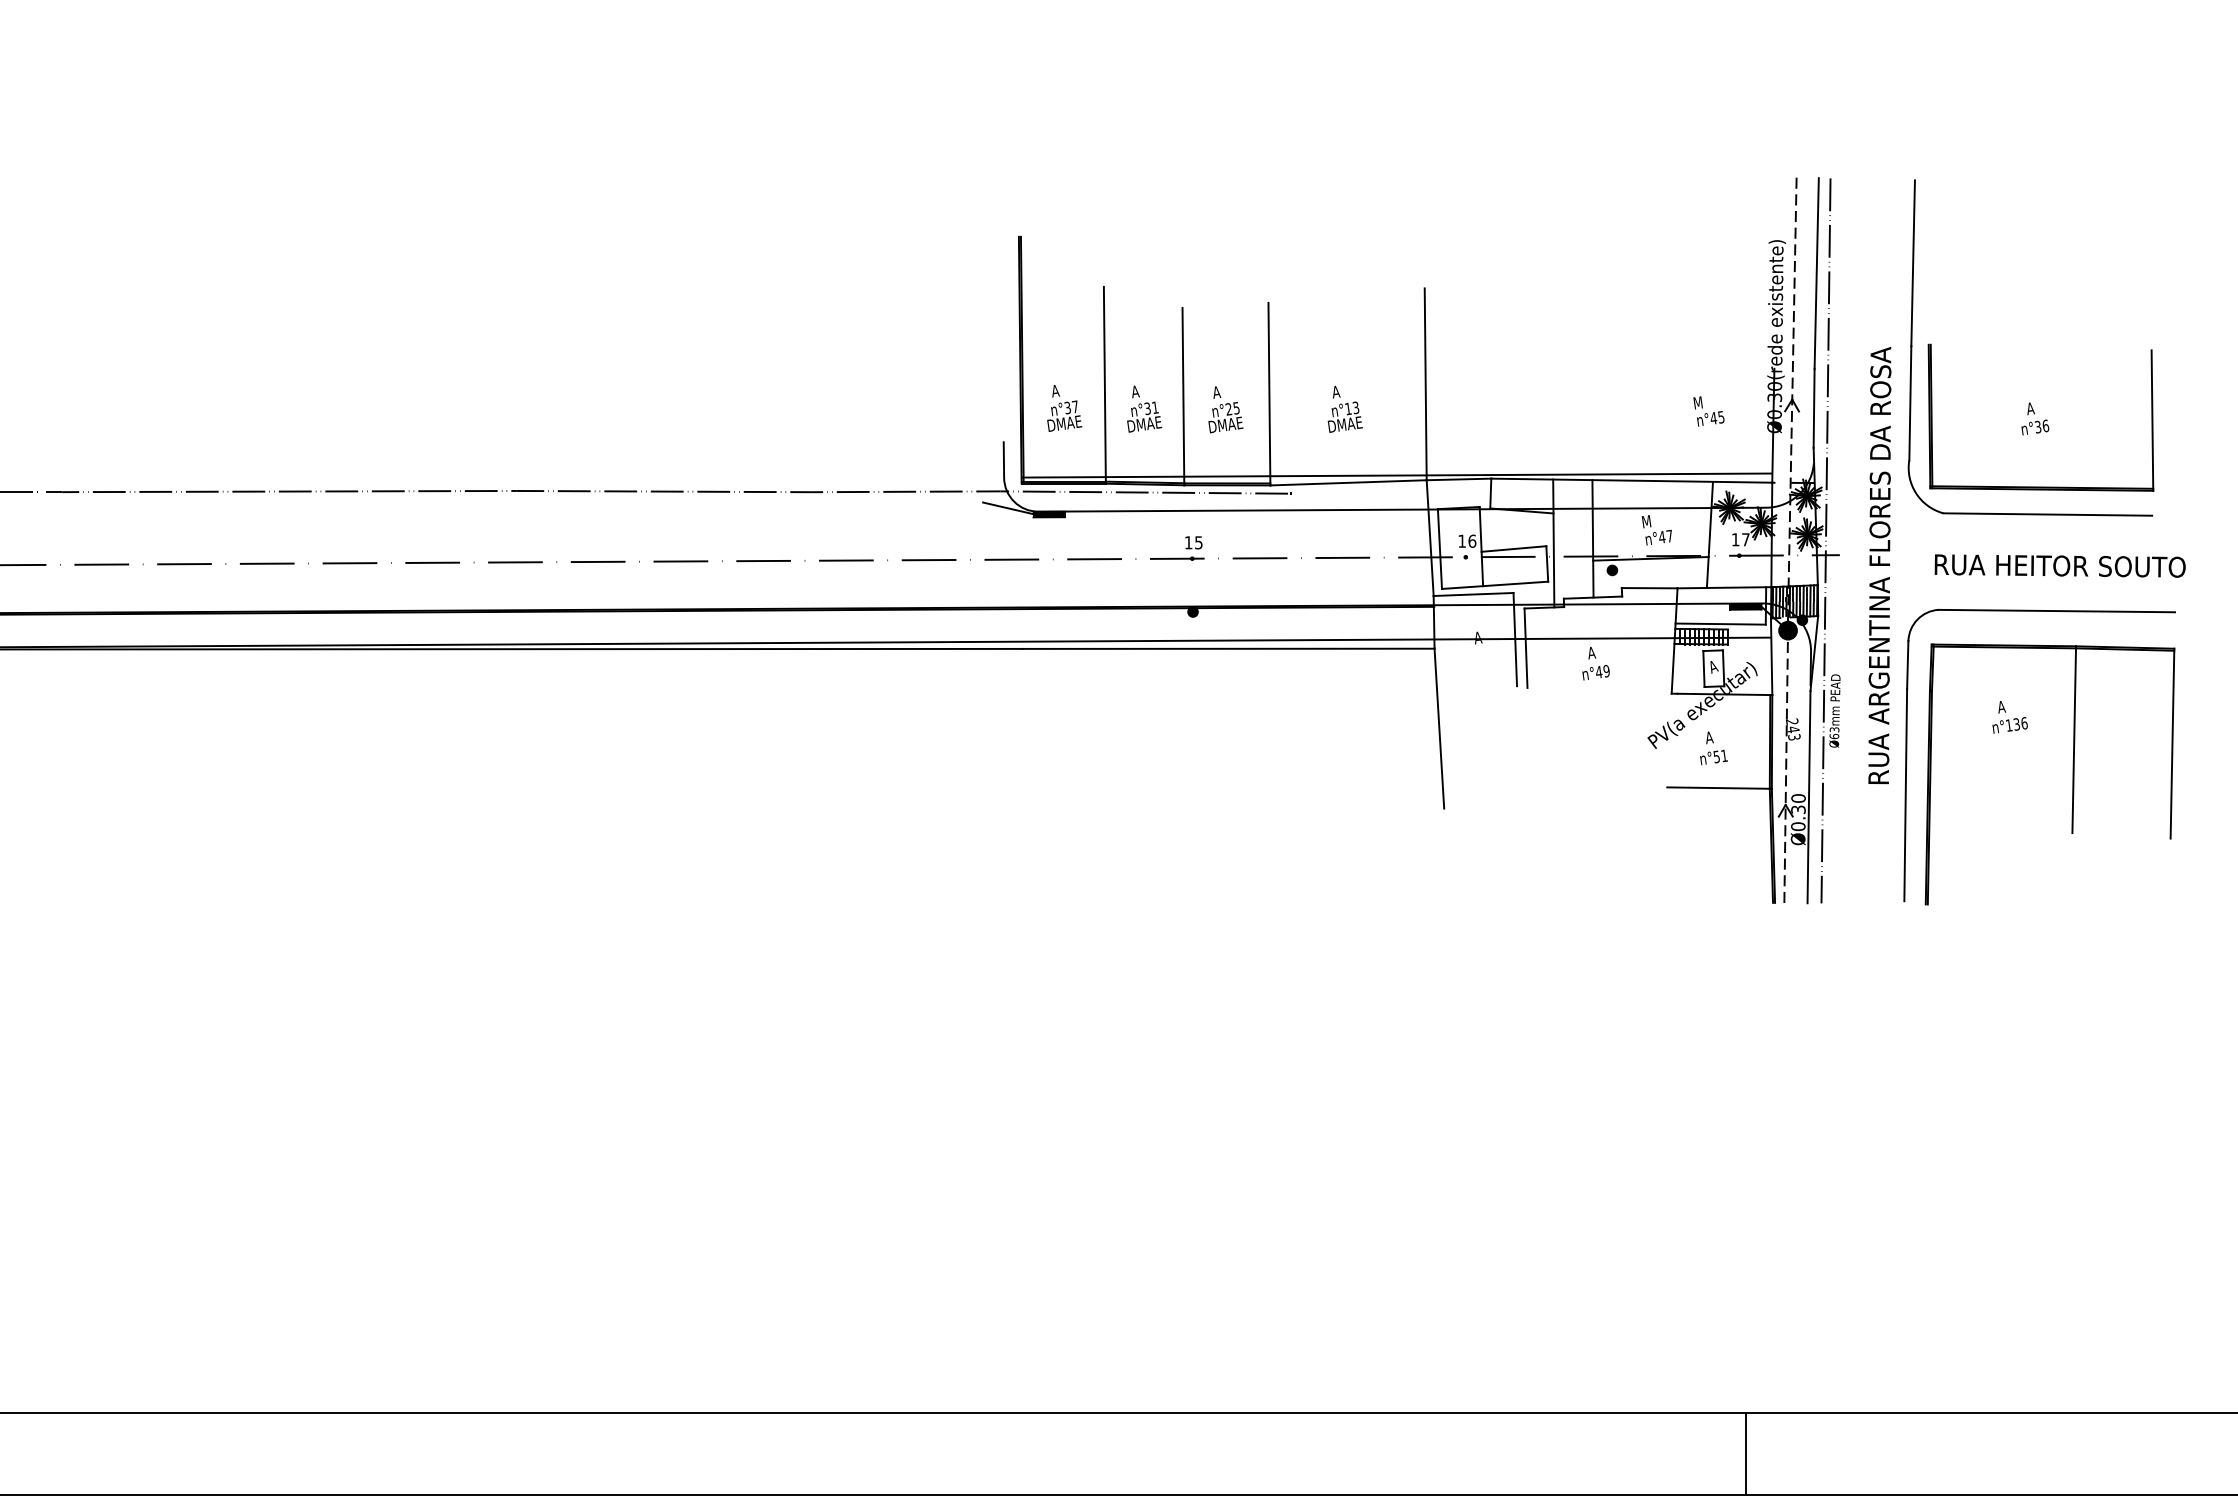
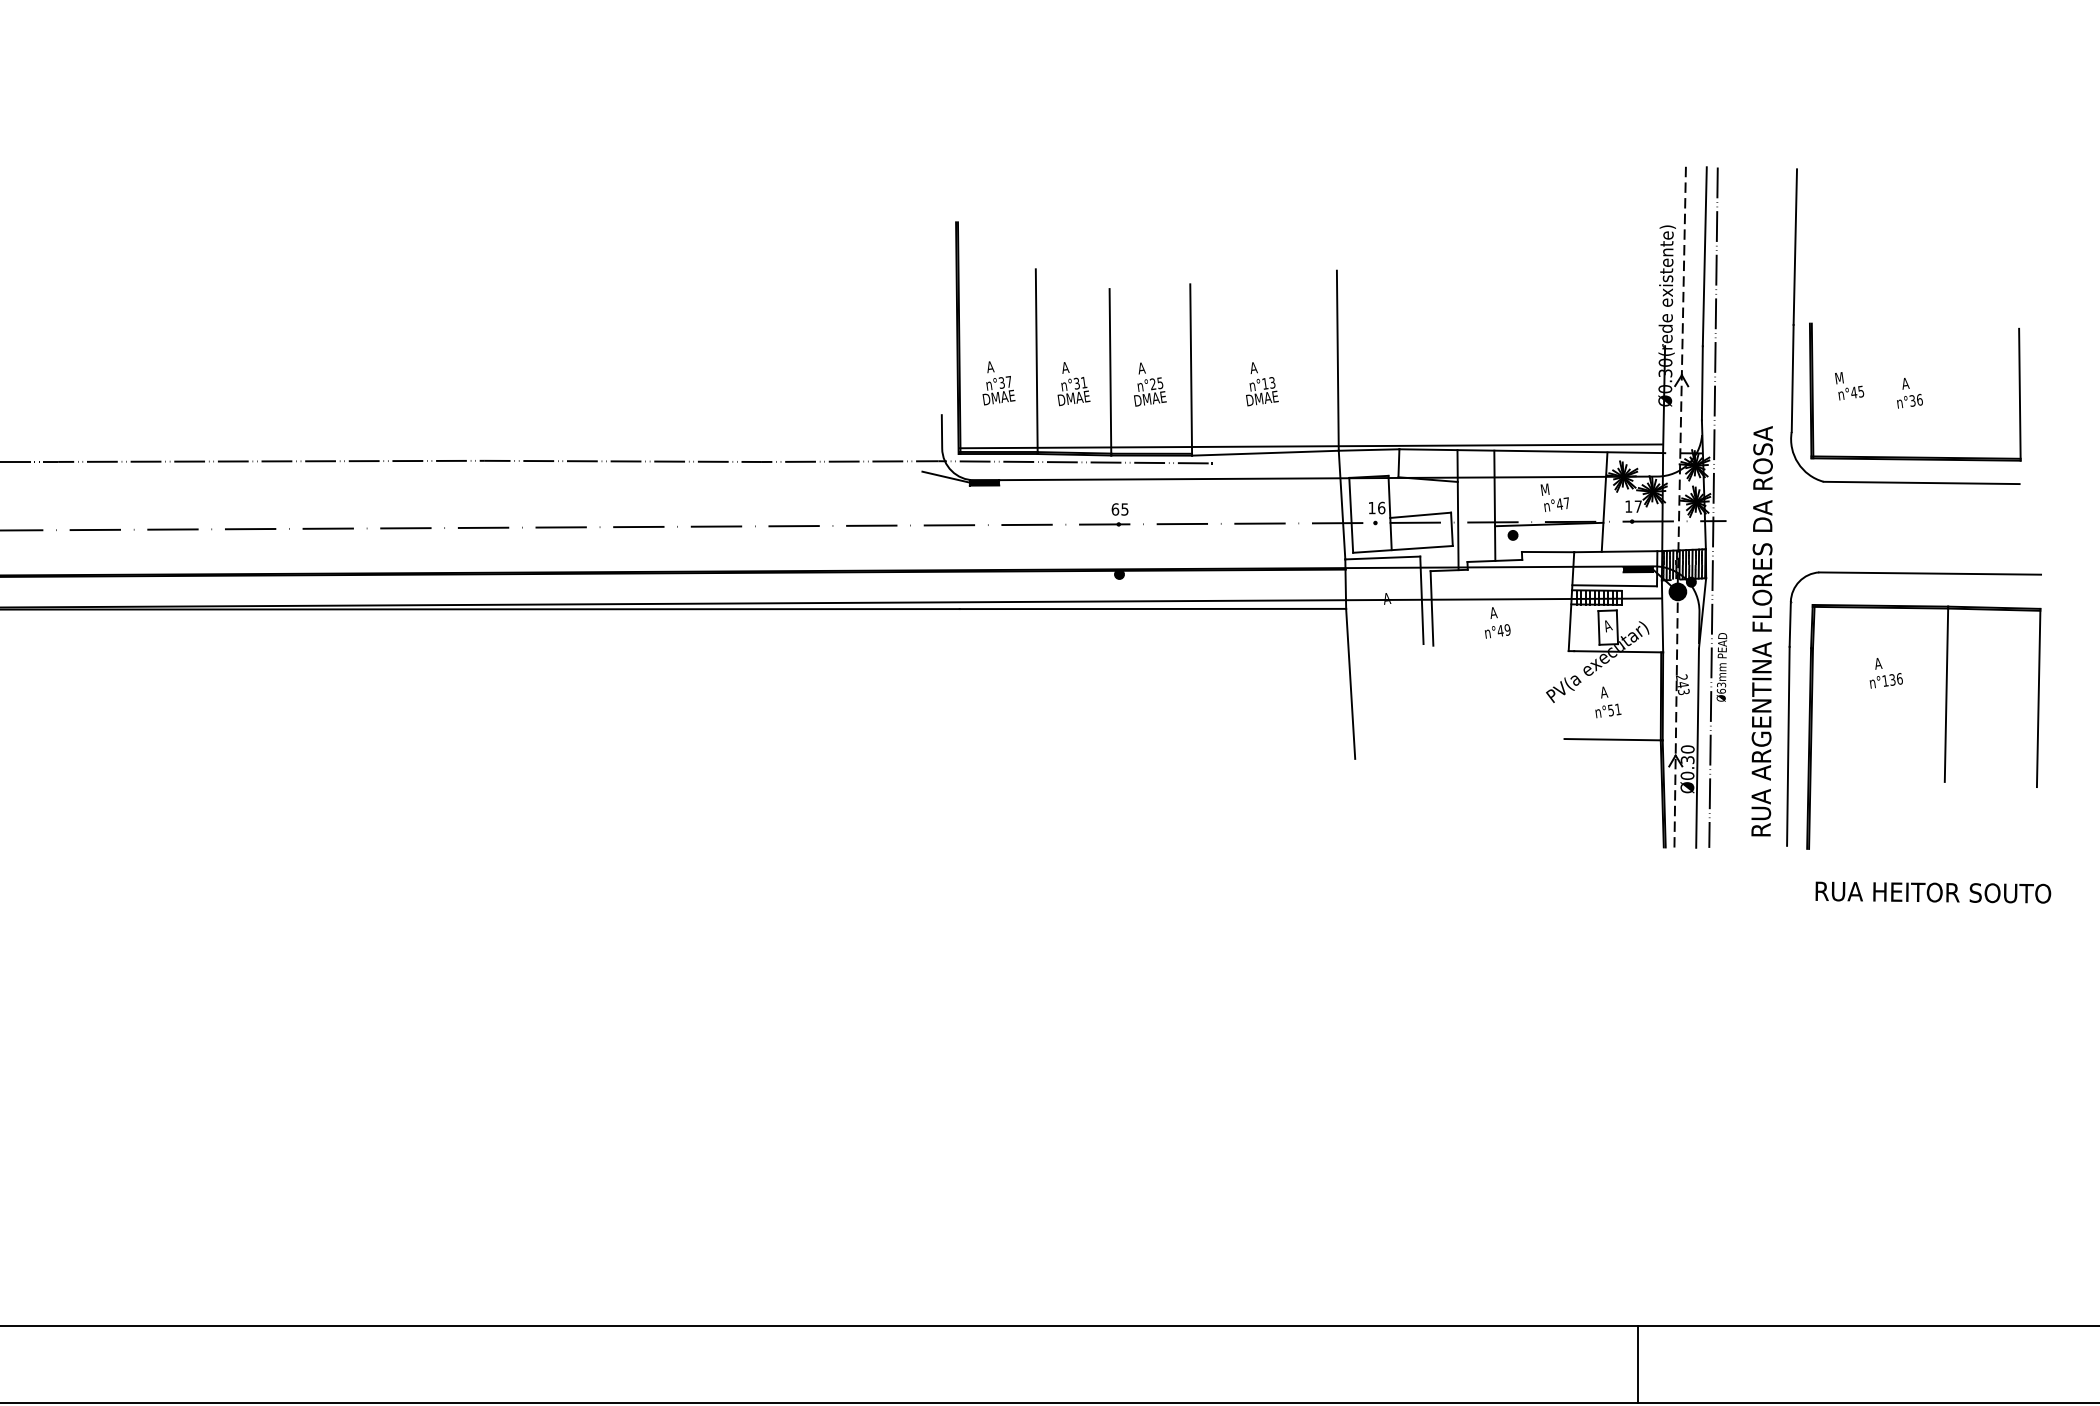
text: (1708, 411) -> (1849, 386), moved
text: (1188, 542) -> (1115, 509), 15 -> 65
text: (1879, 565) -> (1761, 631), moved
text: (2059, 565) -> (1932, 892), moved

